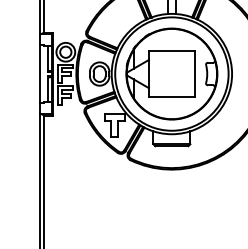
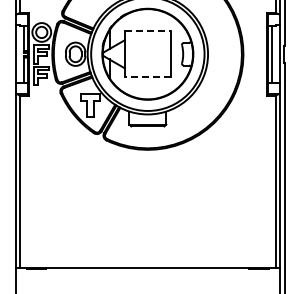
line: (171, 51) -> (147, 31), solid -> dashed
line: (171, 97) -> (147, 77), solid -> dashed

